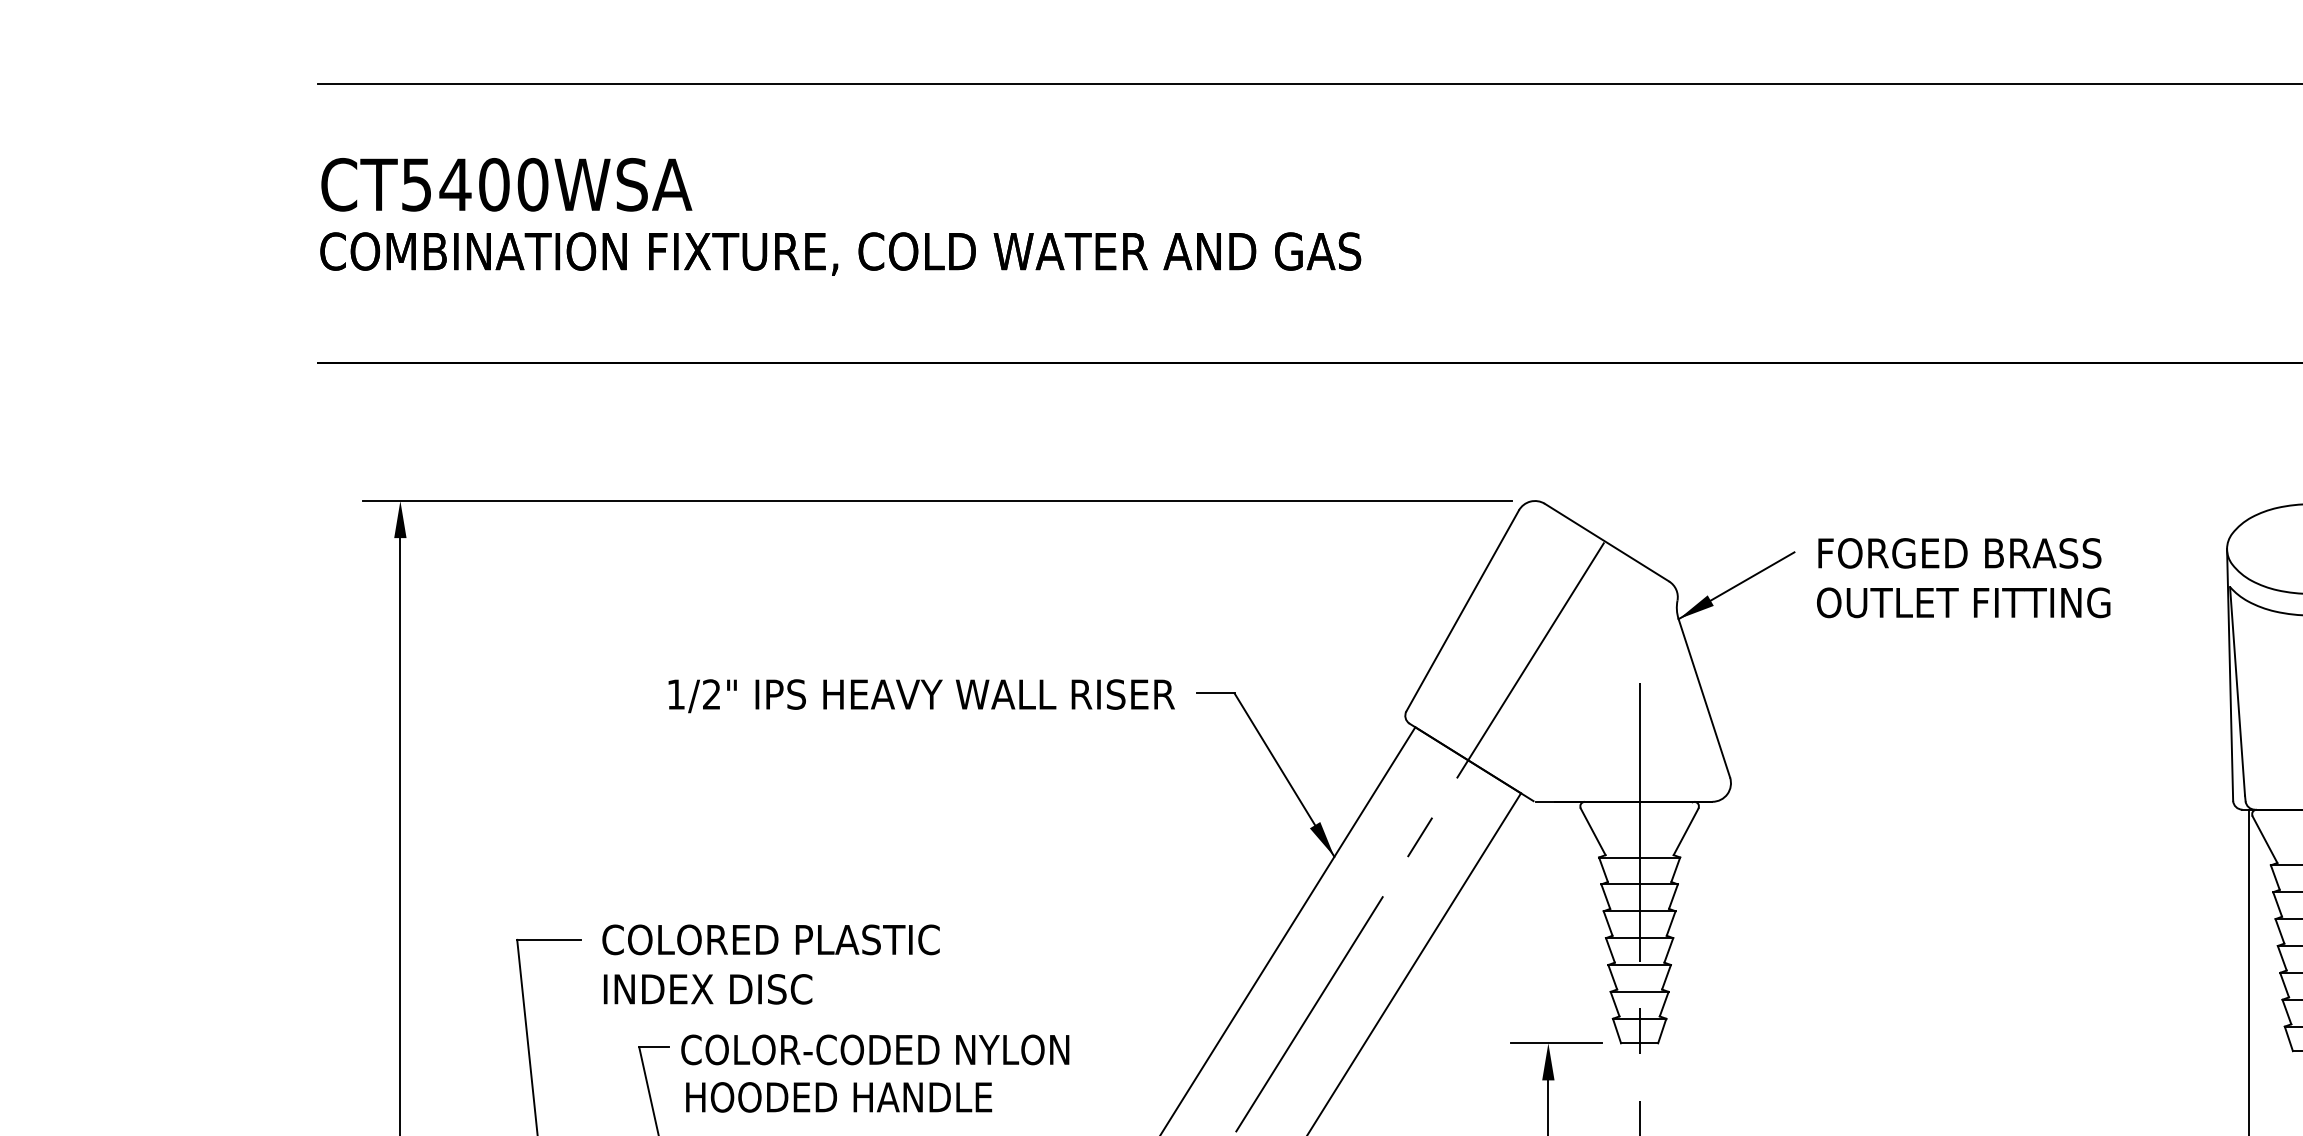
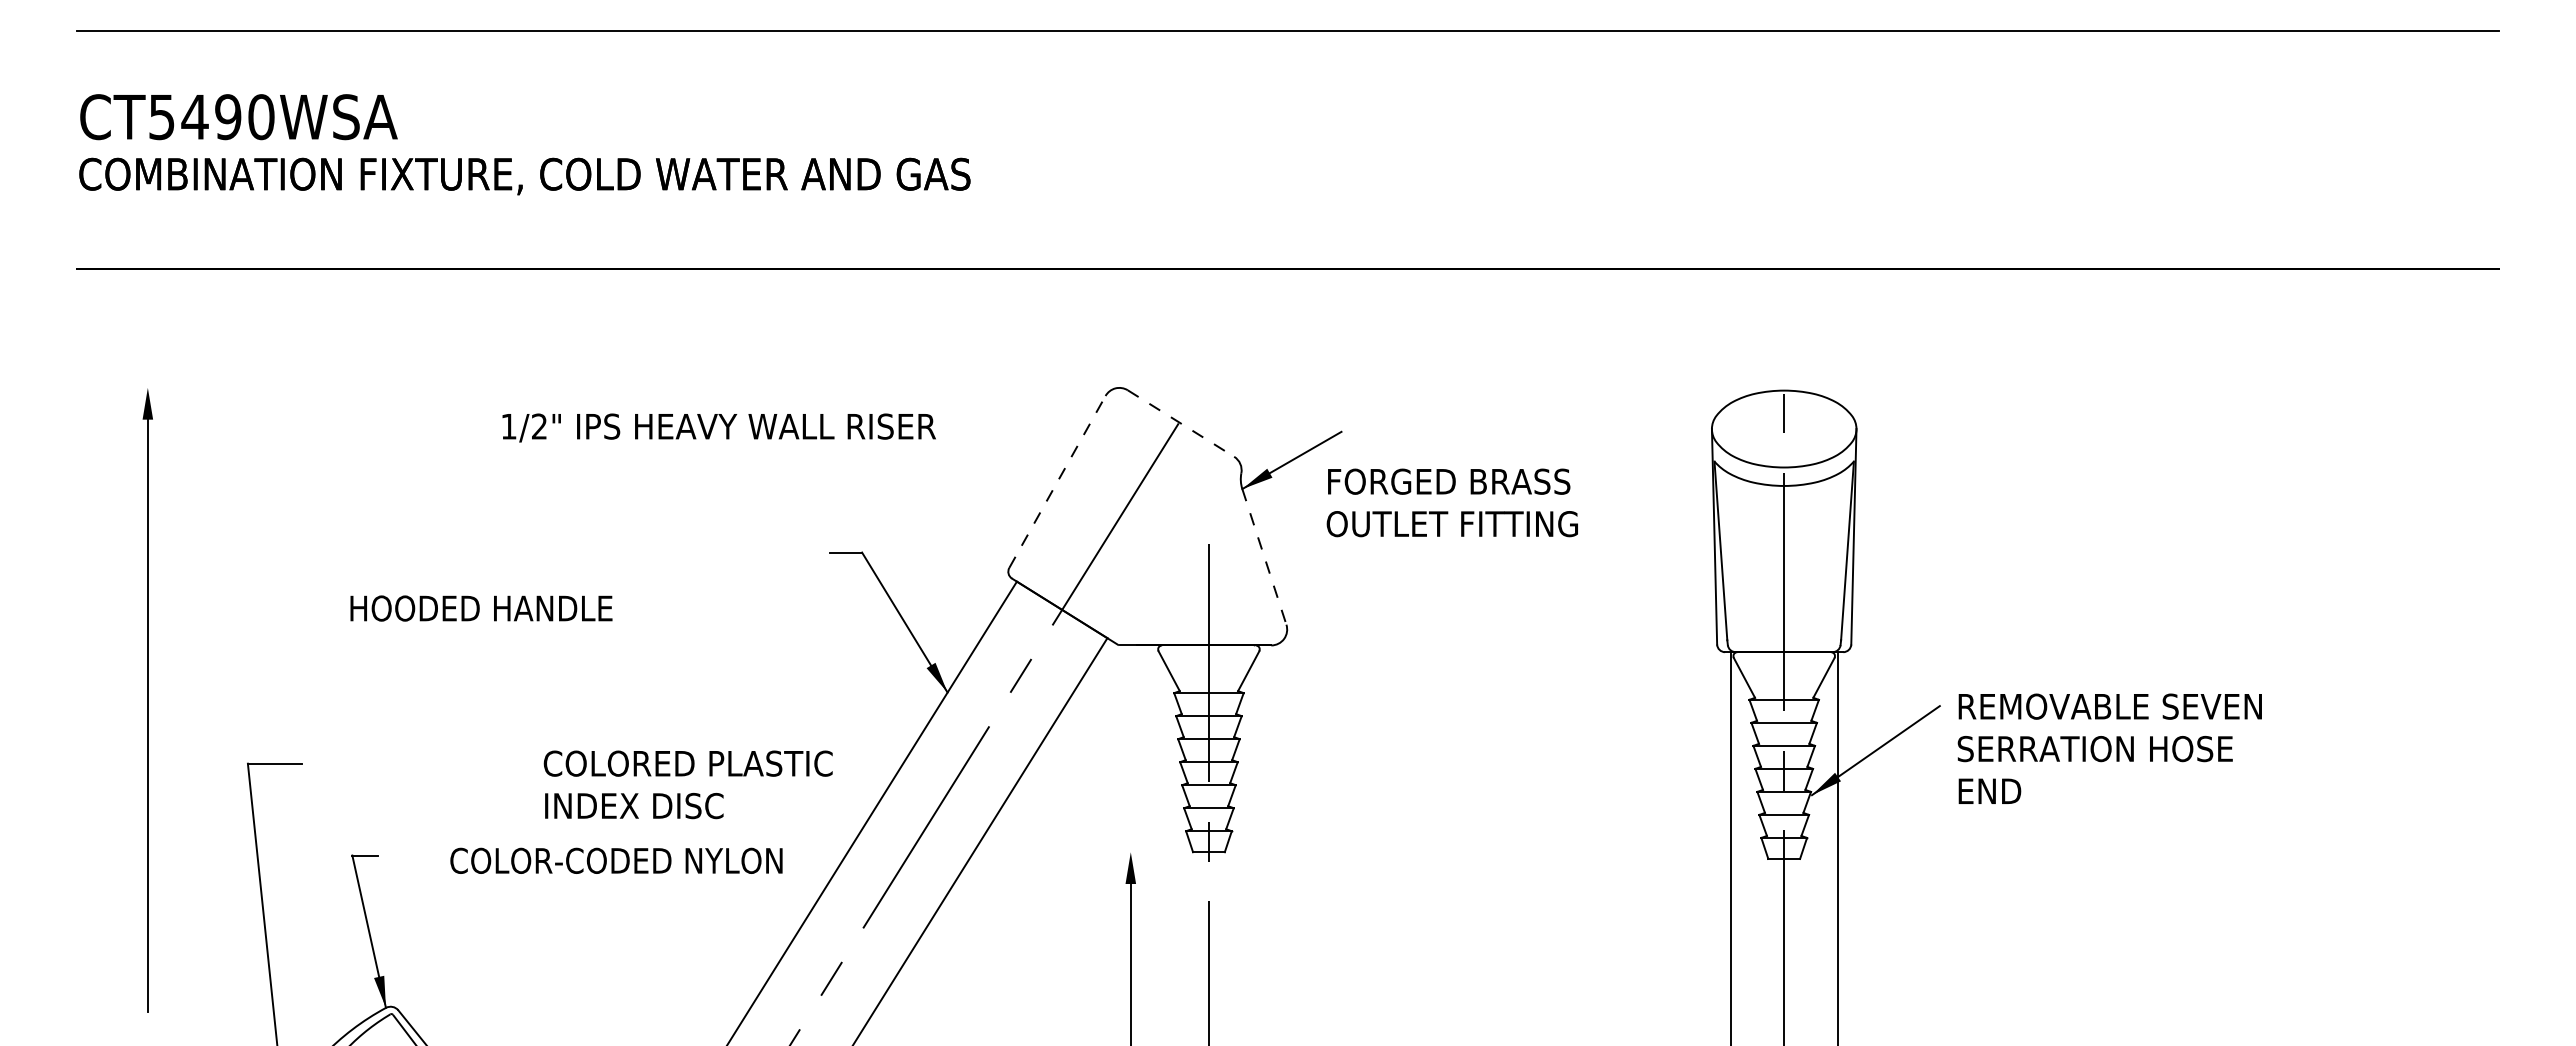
text: (494, 185) -> (228, 117), CT5400WSA -> CT5490WSA
line: (937, 500) -> (607, 387), removed
line: (1607, 542) -> (1181, 423), solid -> dashed
text: (1962, 577) -> (1451, 502), moved
line: (1462, 610) -> (1057, 481), solid -> dashed
text: (920, 695) -> (718, 427), moved
line: (1704, 699) -> (1264, 557), solid -> dashed
text: (770, 964) -> (687, 784), moved
line: (1556, 1043) -> (1137, 852), removed
text: (875, 1049) -> (616, 860), moved
text: (839, 1097) -> (481, 608), moved

